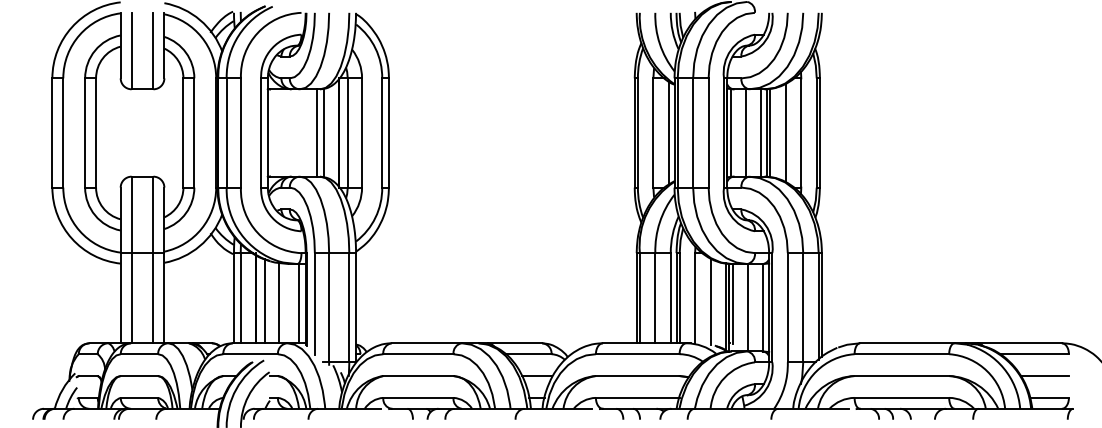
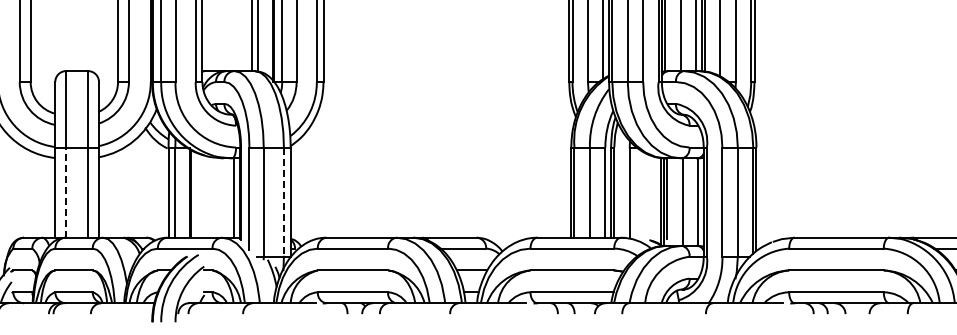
line: (131, 297) -> (66, 191), solid -> dashed
line: (264, 301) -> (199, 195), removed
line: (710, 301) -> (645, 195), removed
line: (278, 303) -> (213, 197), removed
line: (349, 307) -> (284, 201), solid -> dashed

